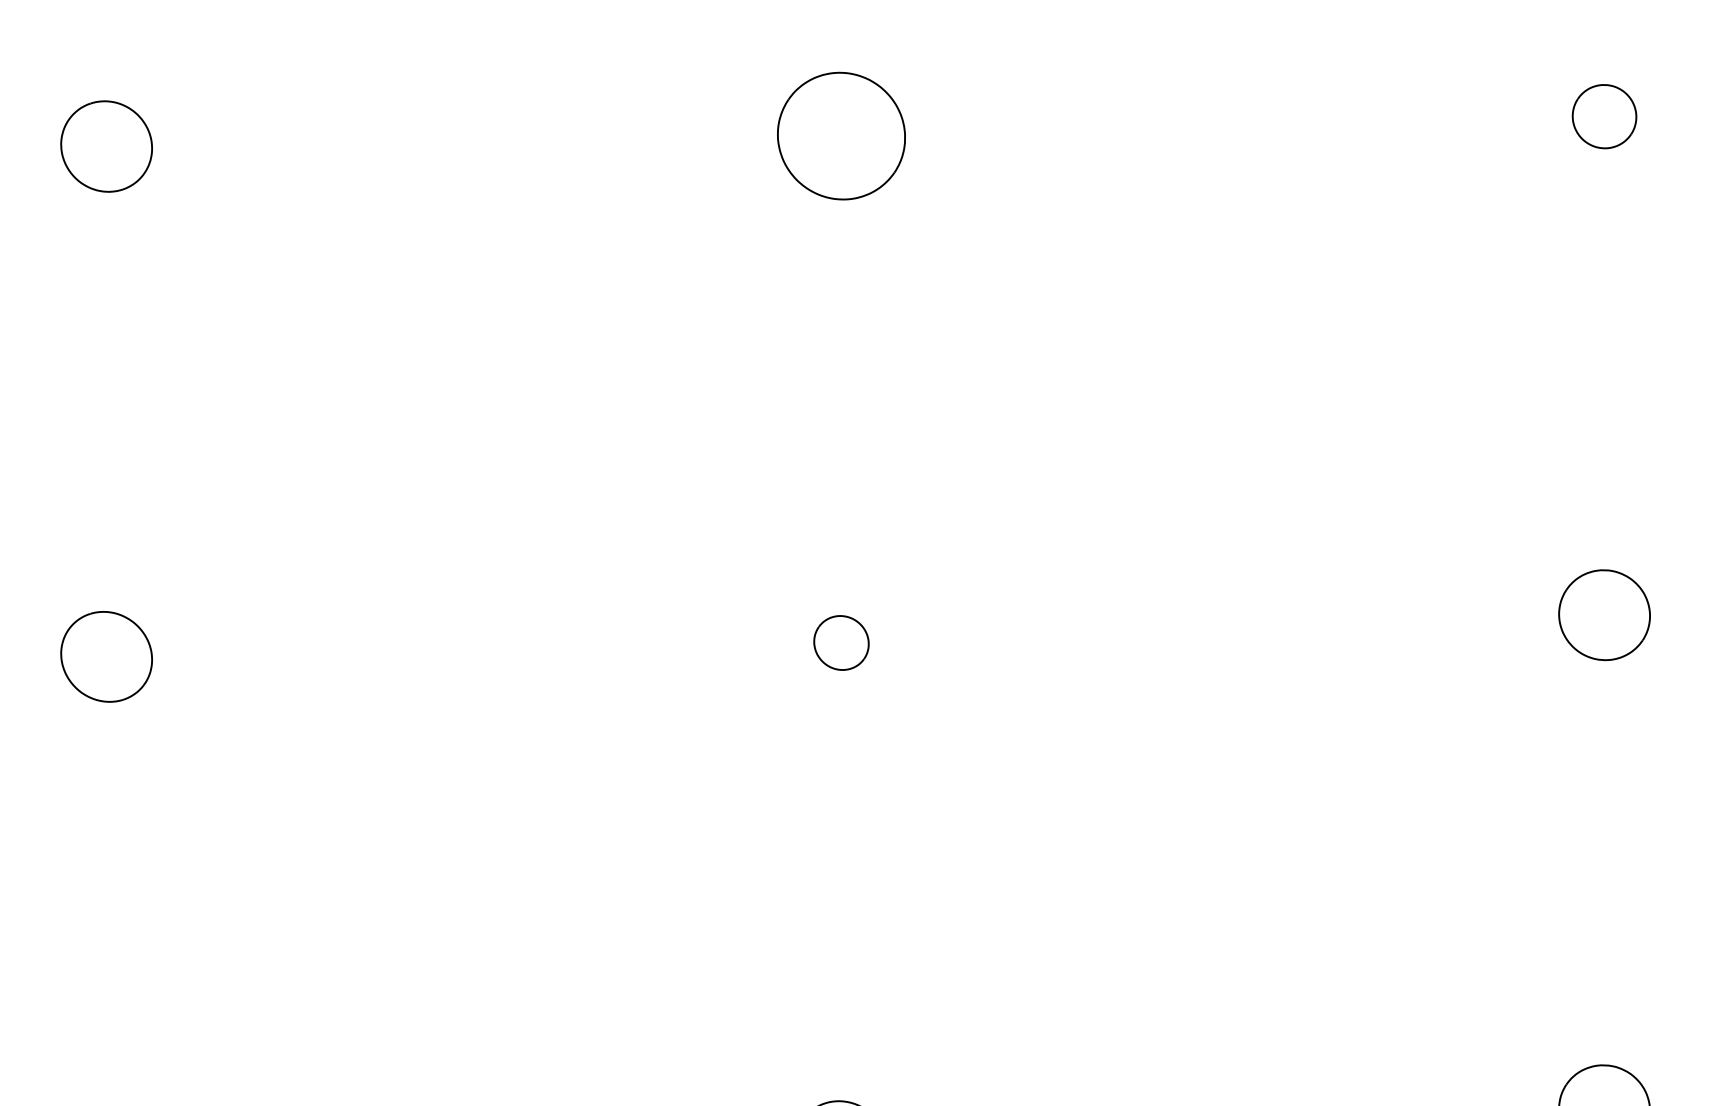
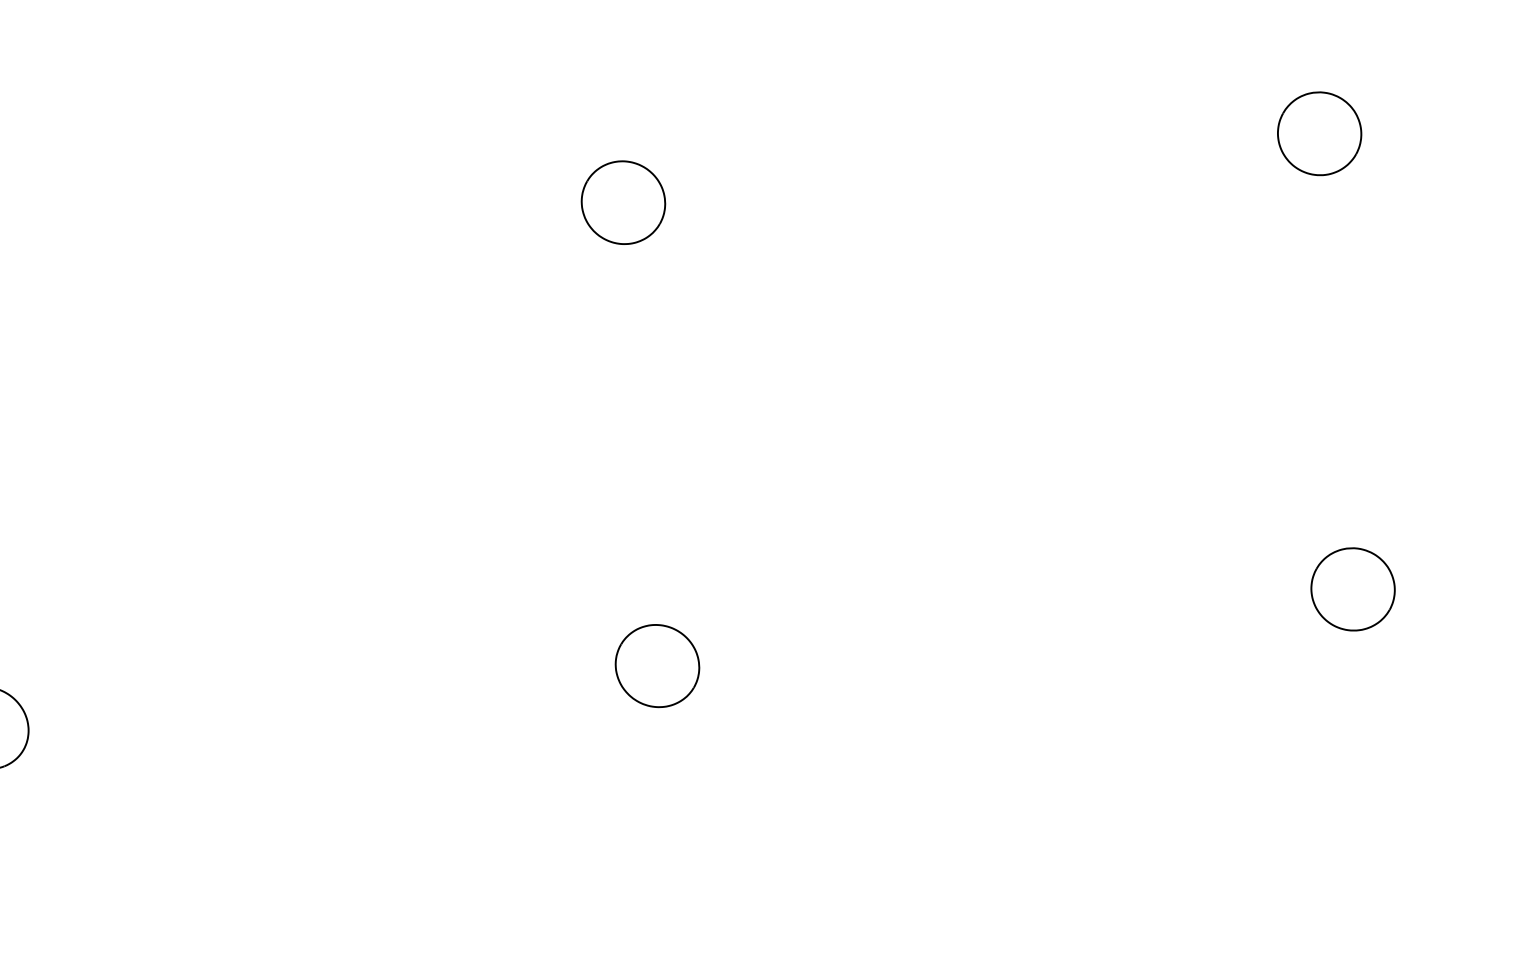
part: (1604, 116) -> (1319, 133), size x1.43
part: (841, 135) -> (623, 202), size x0.71
part: (841, 642) -> (657, 665), size x1.67

